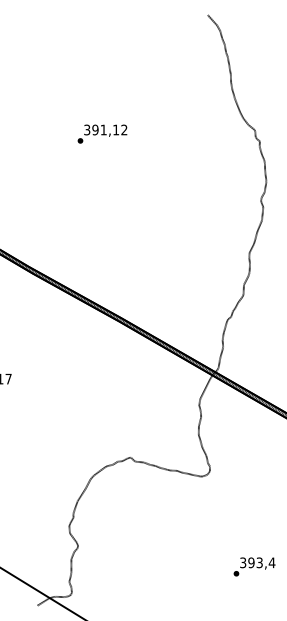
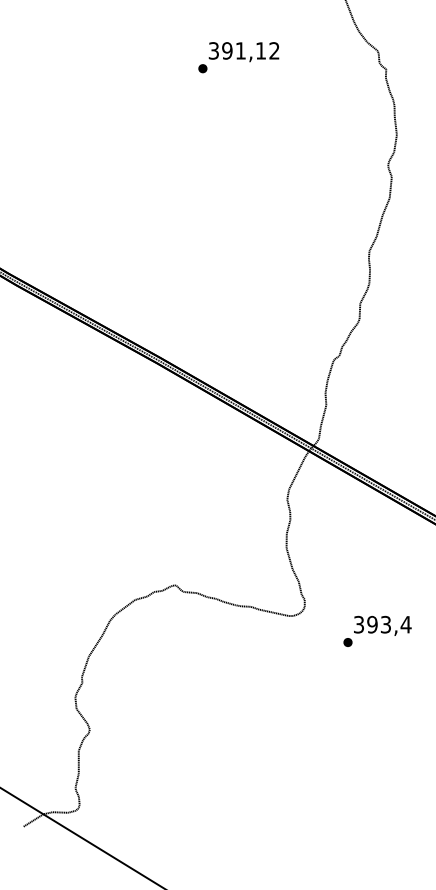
text: (102, 133) -> (238, 56), moved
text: (254, 566) -> (377, 630), moved

